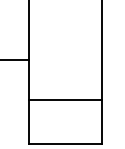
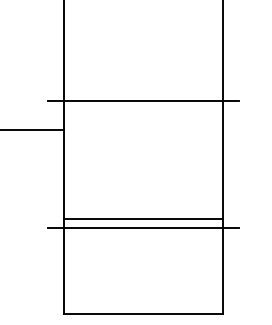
line: (65, 46) -> (142, 101), added
line: (65, 104) -> (142, 227), added

